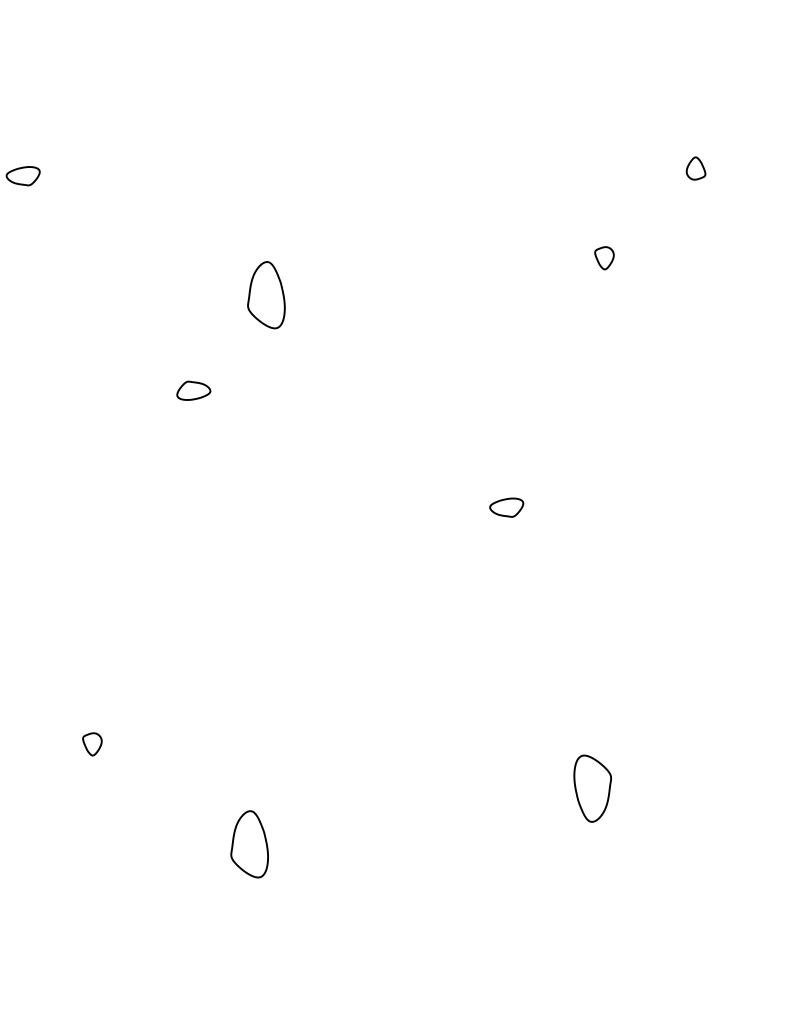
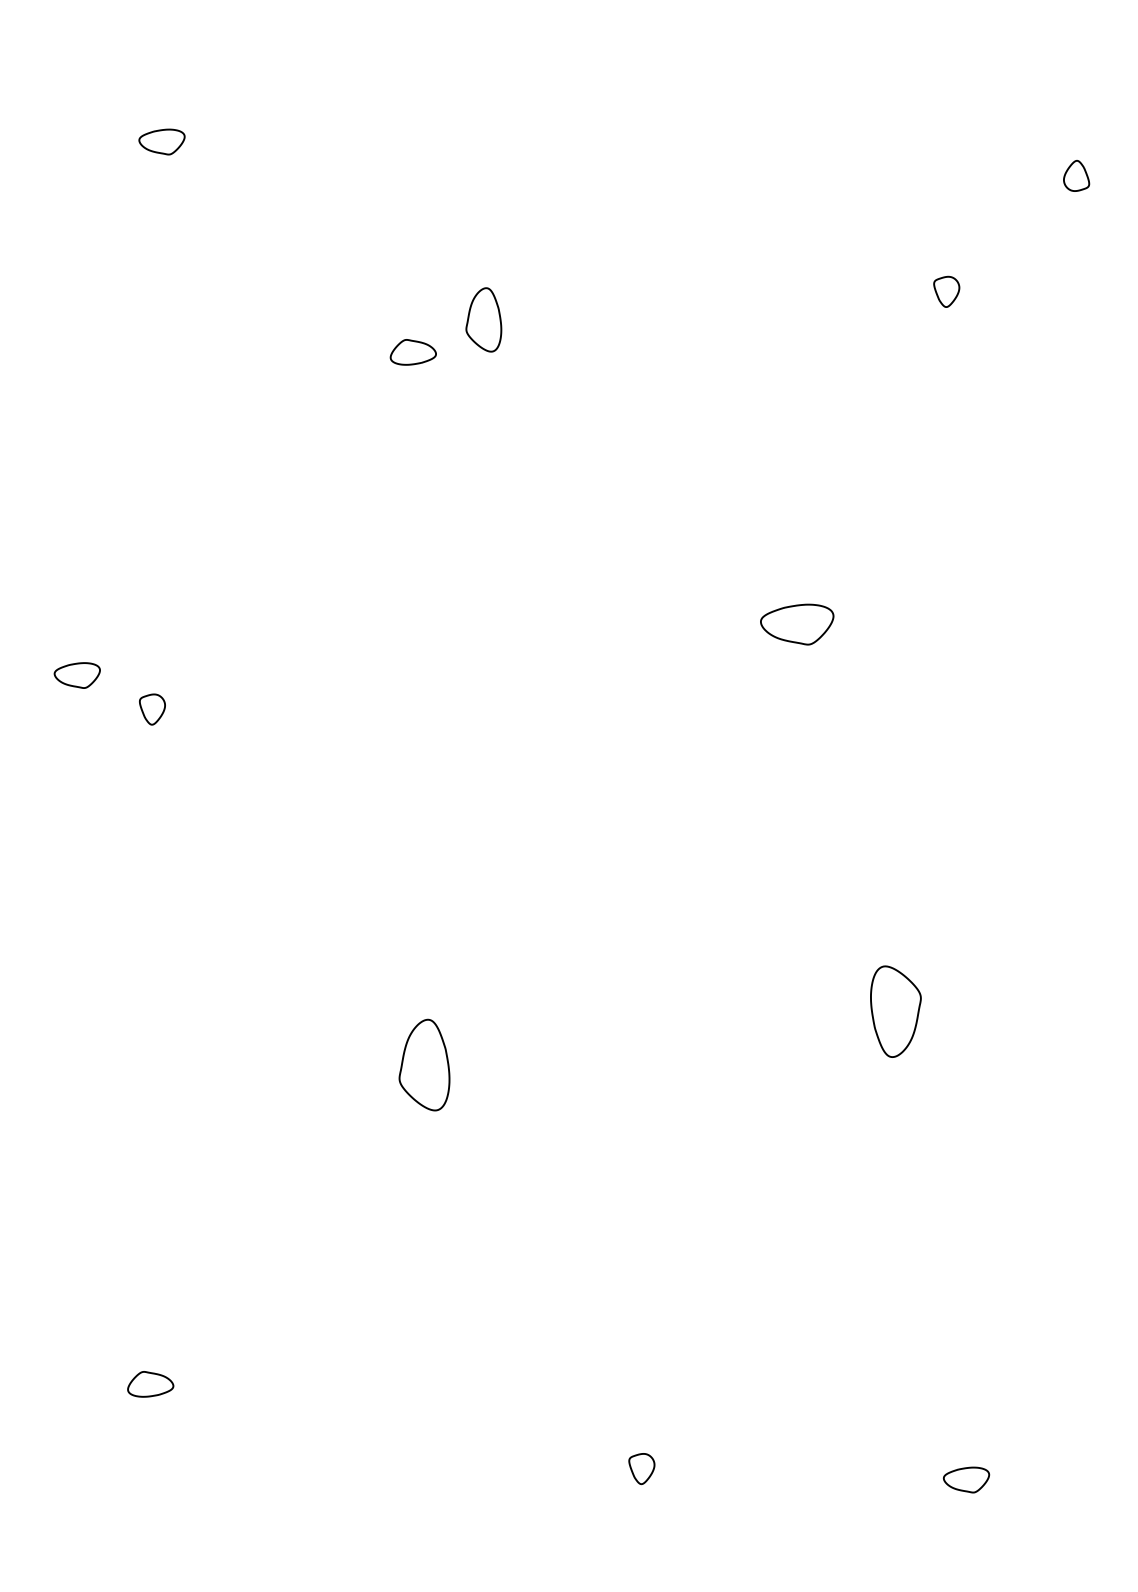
part: (265, 295) -> (483, 319), size x0.7
part: (193, 390) -> (412, 352), moved
part: (506, 507) -> (796, 624), size x1.6
part: (92, 744) -> (152, 709), moved

